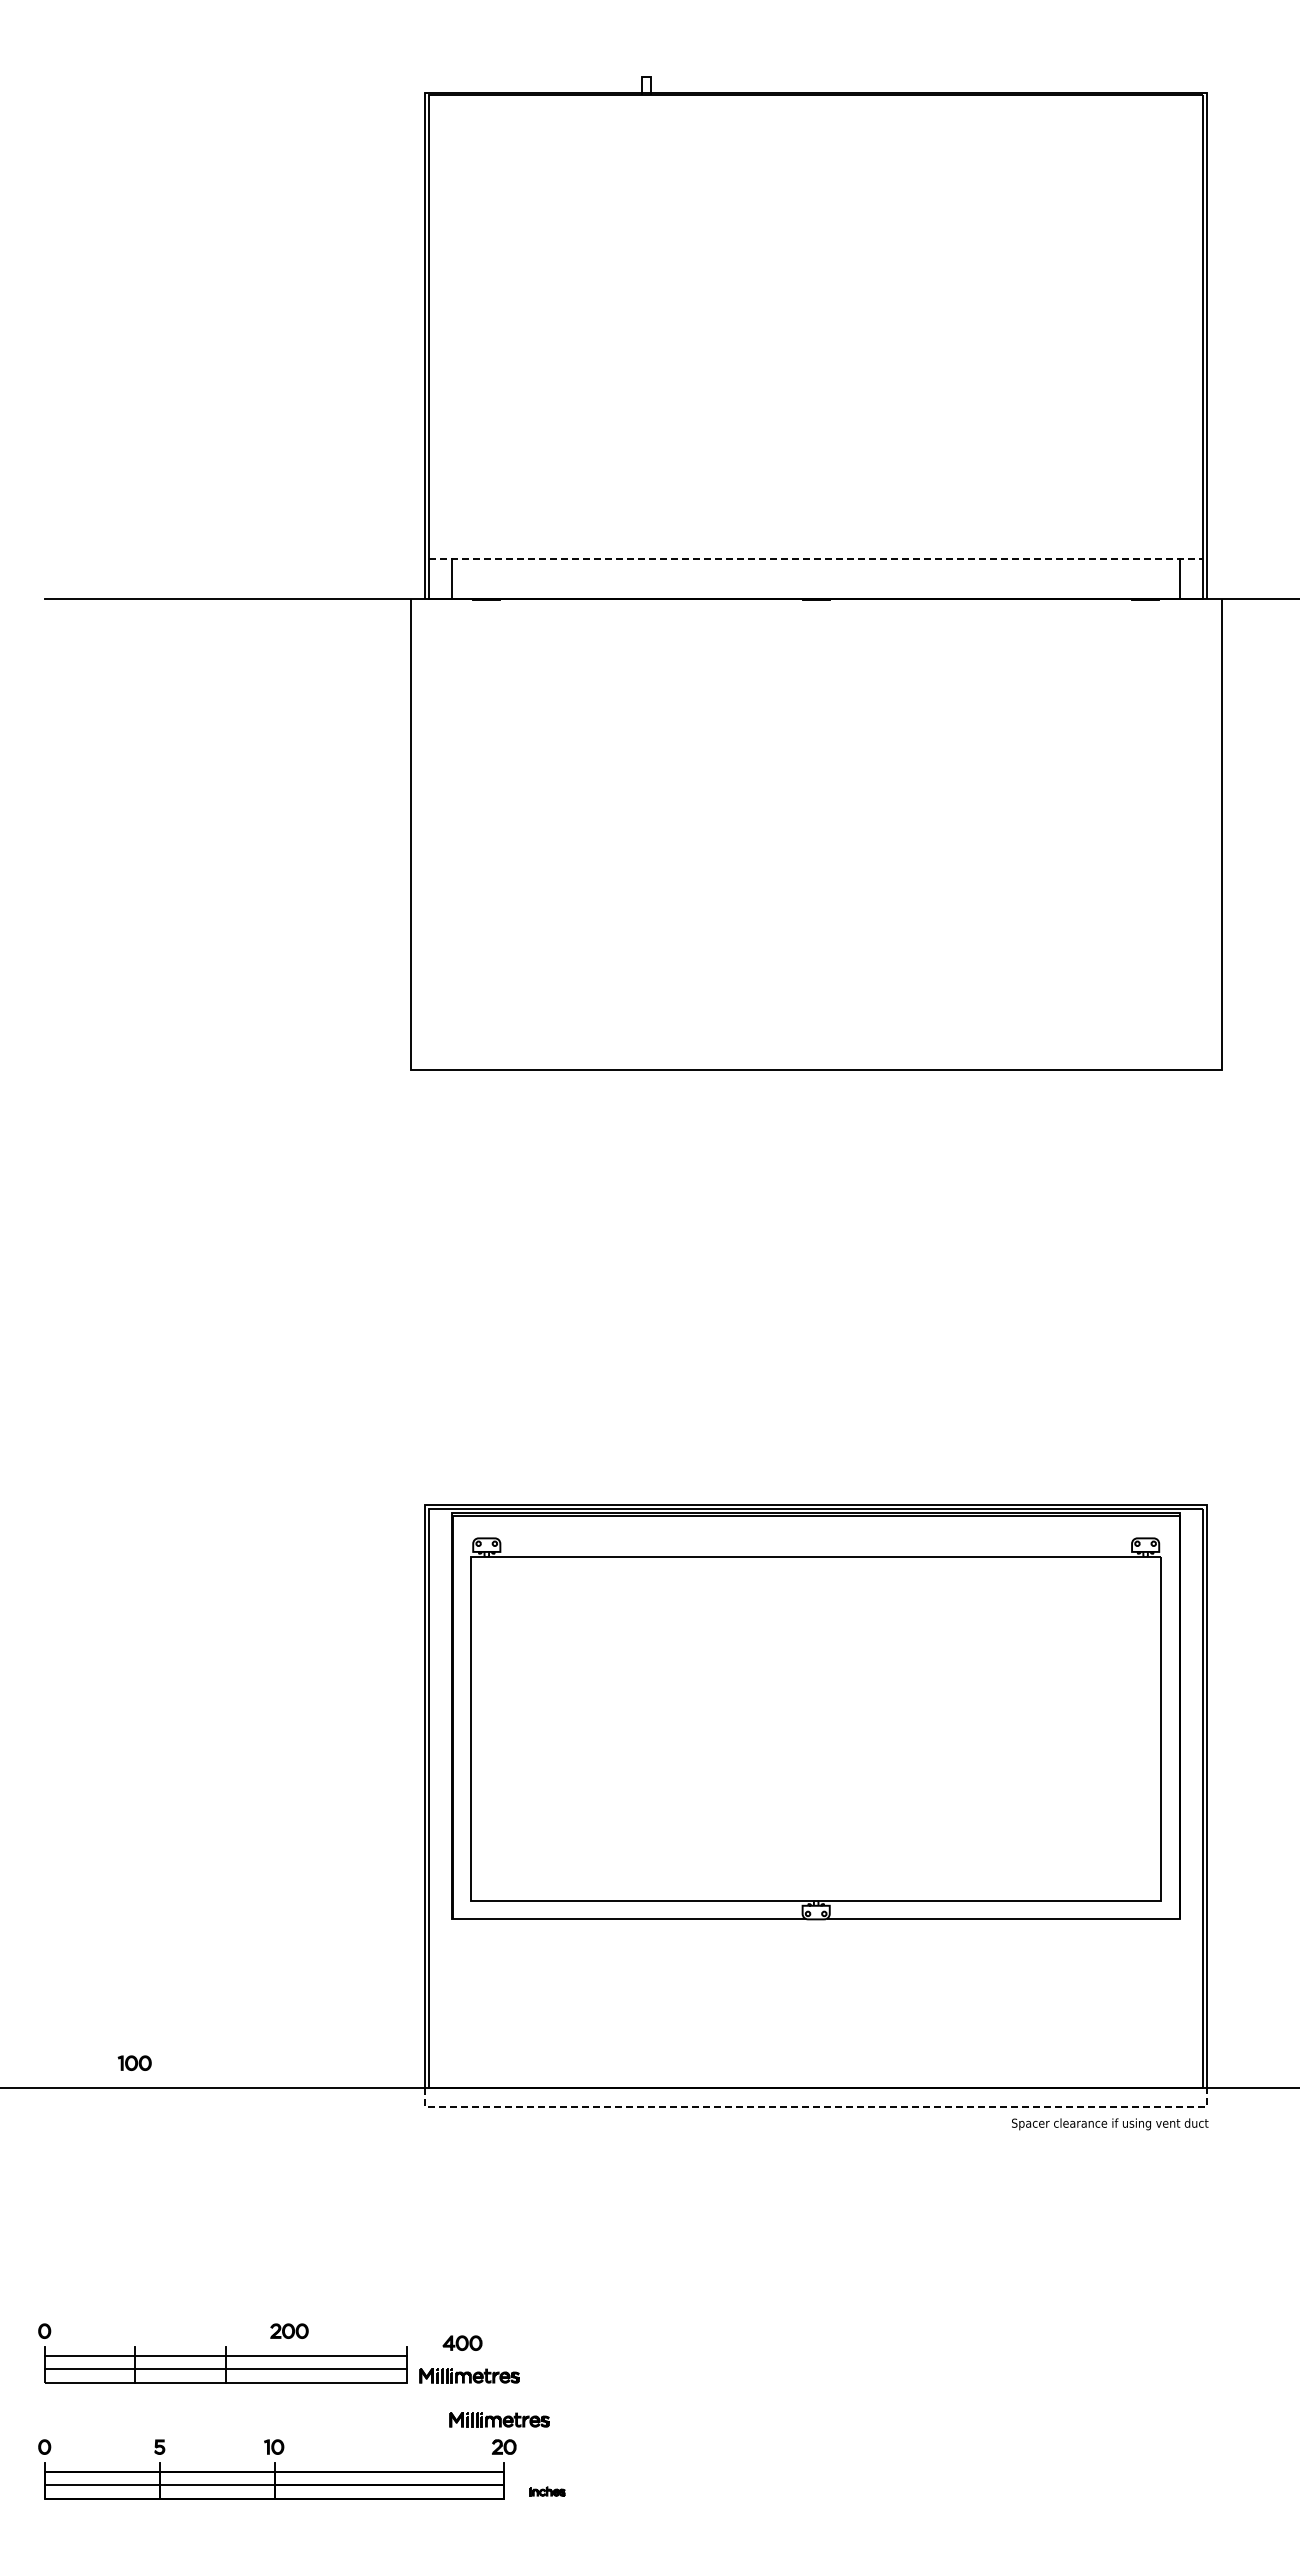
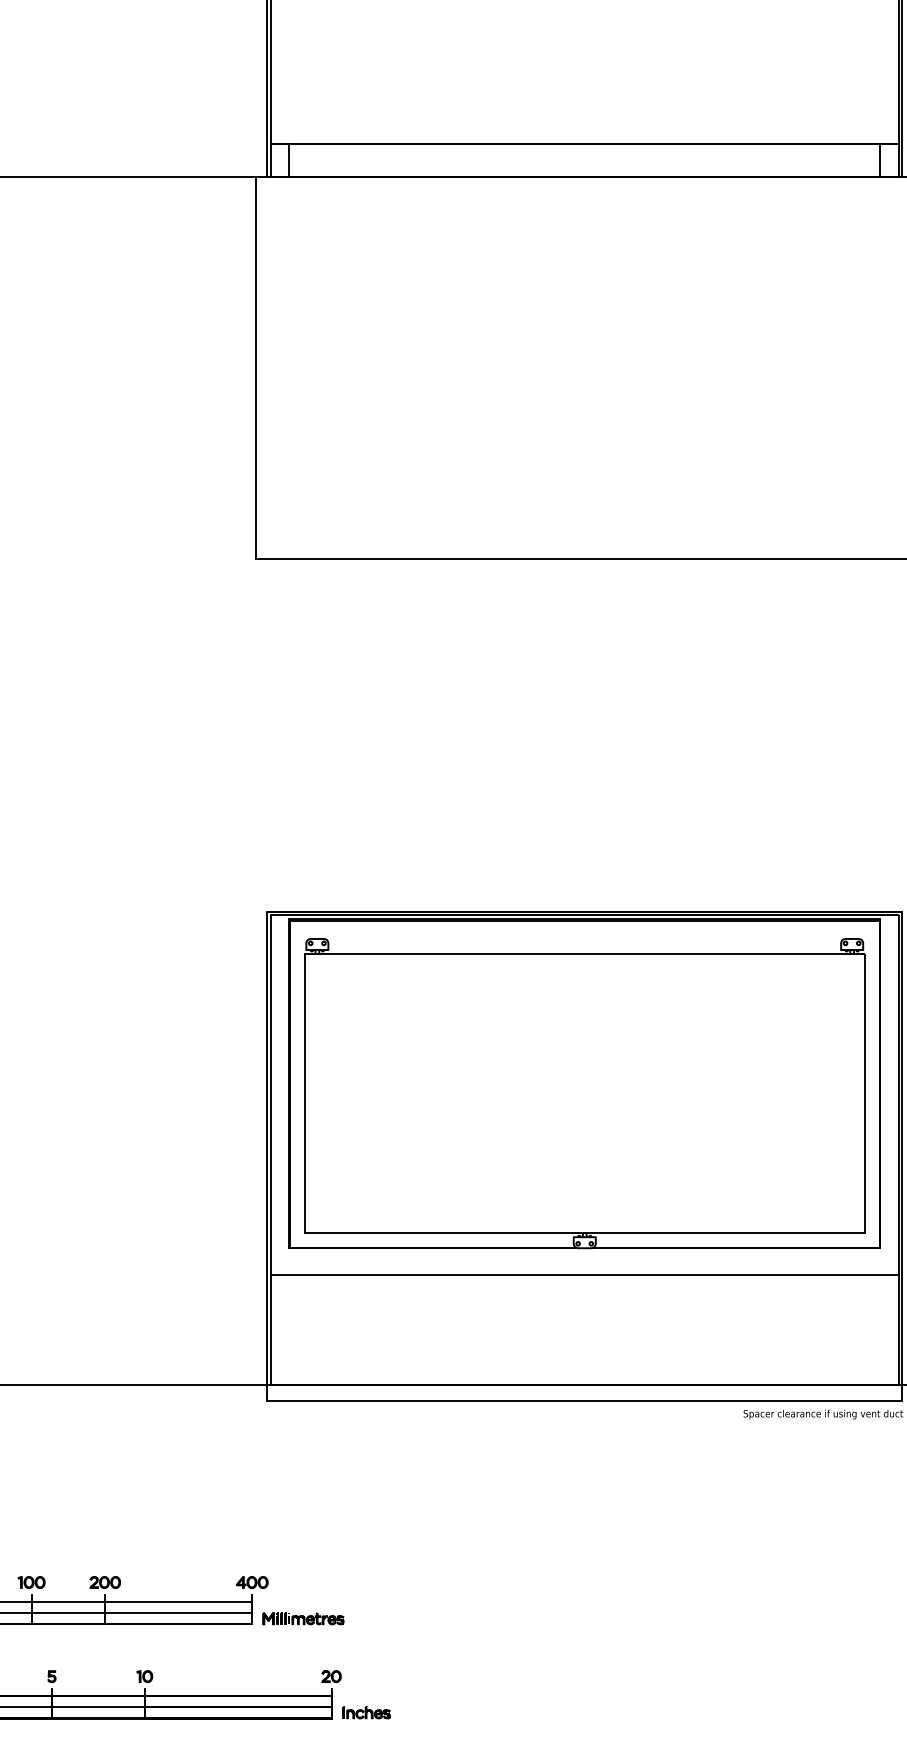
line: (816, 558) -> (585, 143), dashed -> solid
line: (816, 1952) -> (585, 1275), added
part: (134, 2062) -> (31, 1581), moved
line: (816, 2107) -> (585, 1400), dashed -> solid
part: (289, 2330) -> (105, 1581), moved
part: (462, 2342) -> (252, 1581), moved
part: (499, 2419) -> (327, 1654), removed
part: (547, 2491) -> (366, 1712), size x1.67

